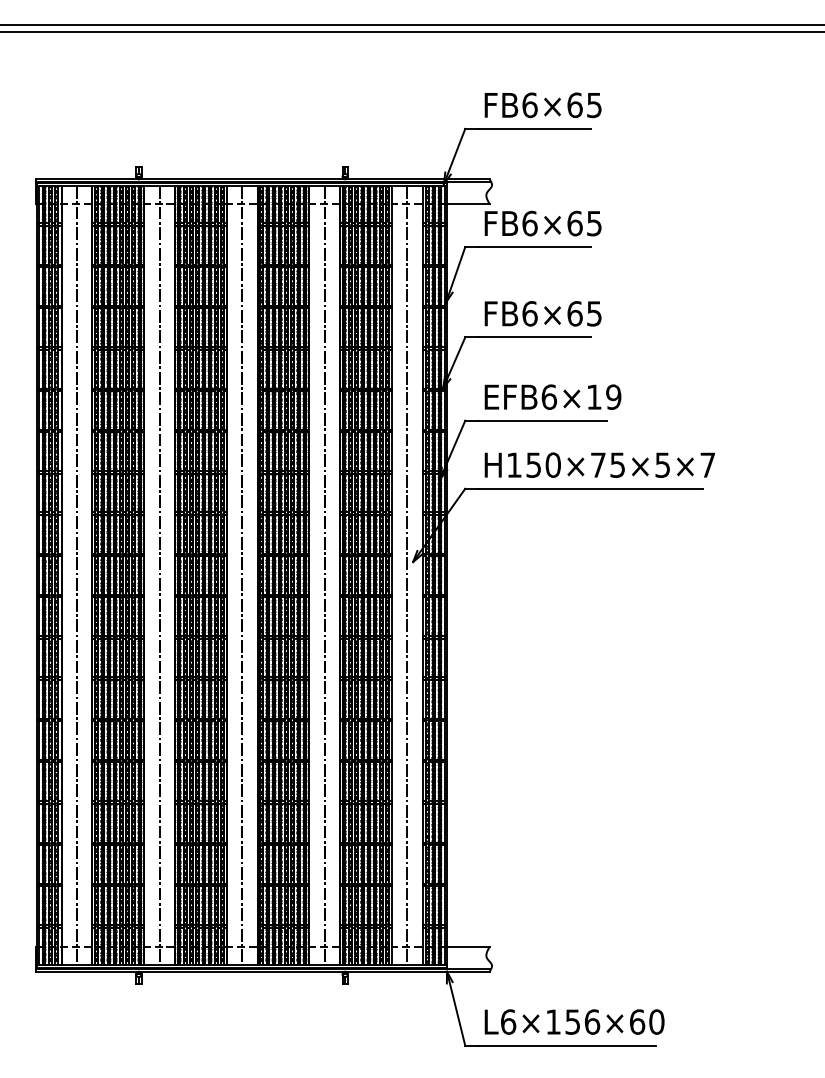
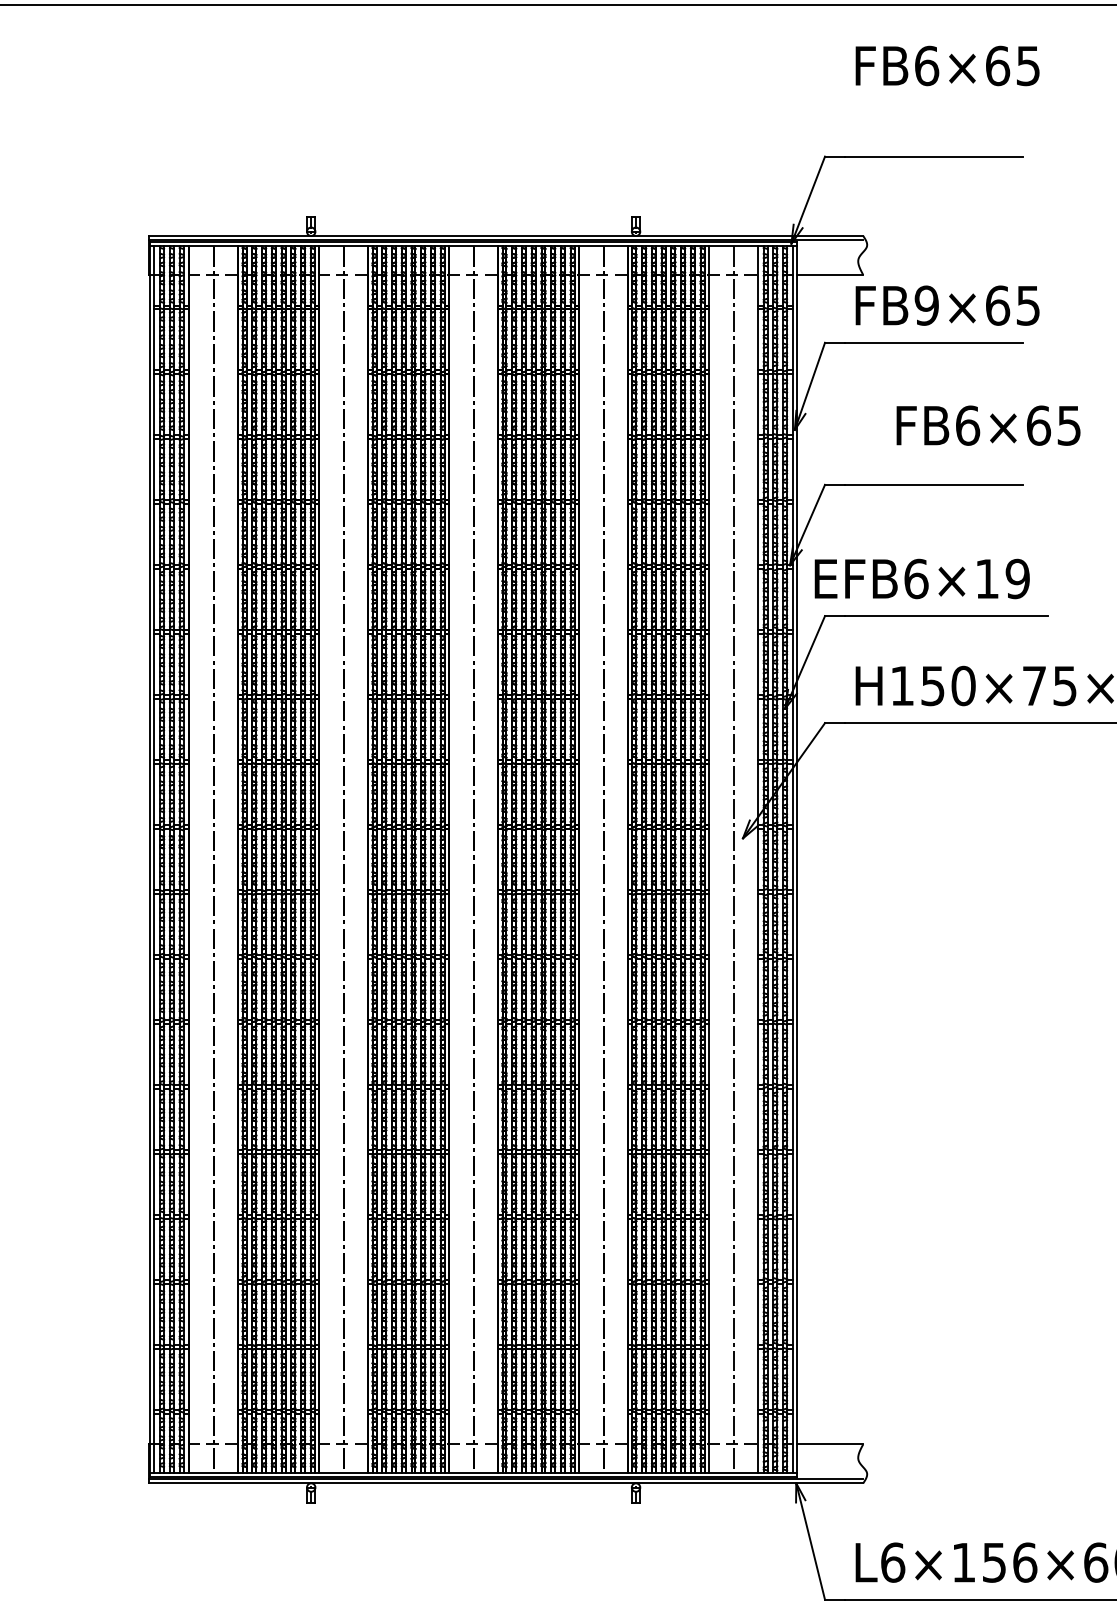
text: (542, 105) -> (946, 66), moved
text: (529, 223) -> (926, 305), FB6×65 -> FB9×65
text: (542, 313) -> (987, 425), moved
text: (552, 396) -> (921, 577), moved

